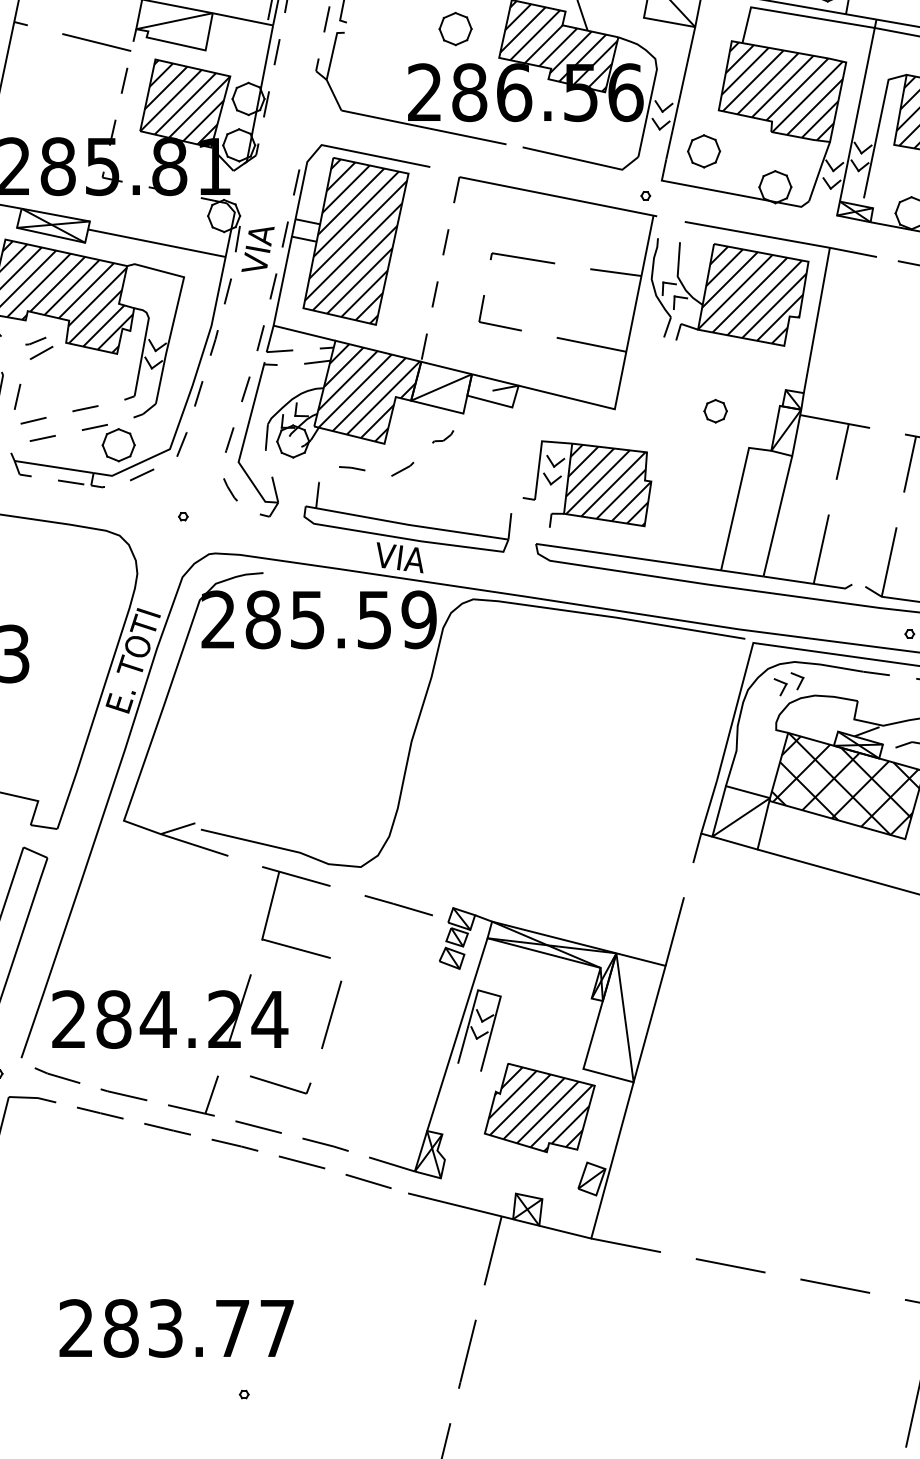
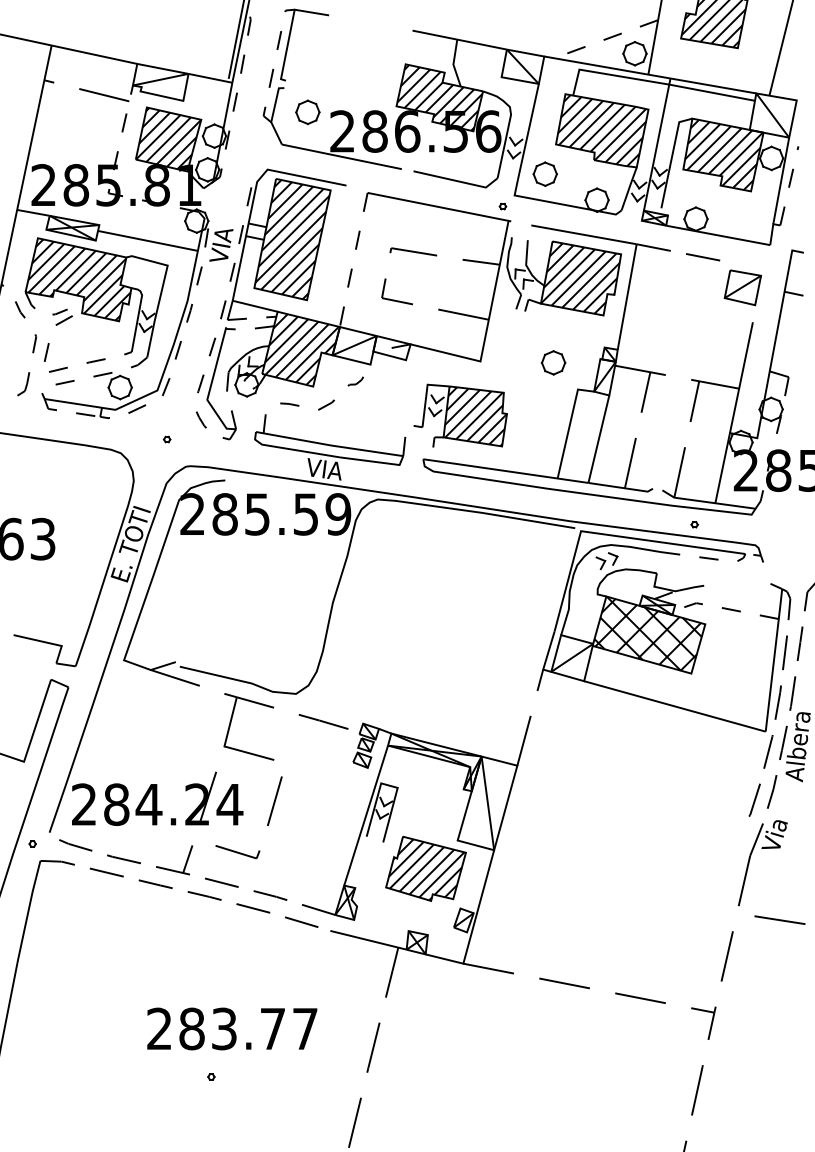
part: (455, 27) -> (307, 111), moved
part: (715, 410) -> (553, 362), size x1.43
text: (176, 1327) -> (232, 1028), moved

